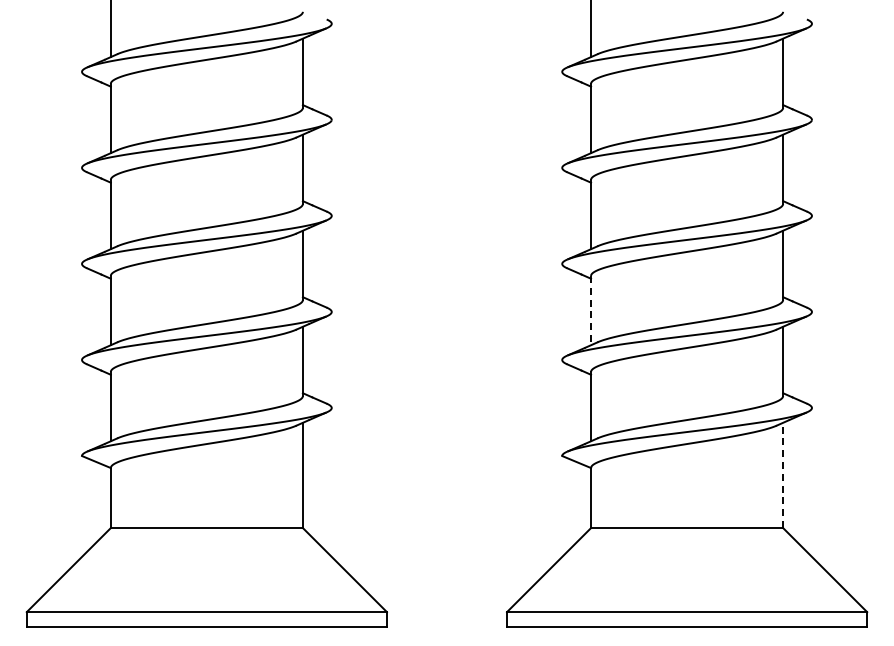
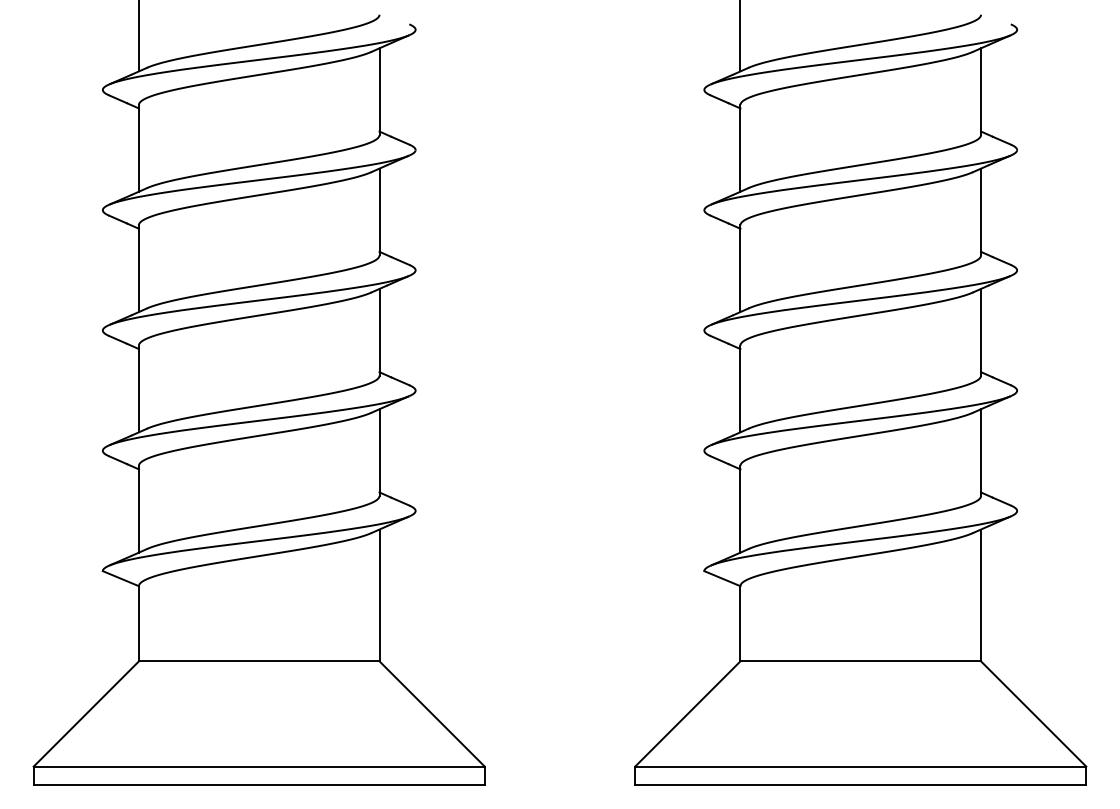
line: (591, 310) -> (741, 388), dashed -> solid
line: (783, 475) -> (981, 595), dashed -> solid

